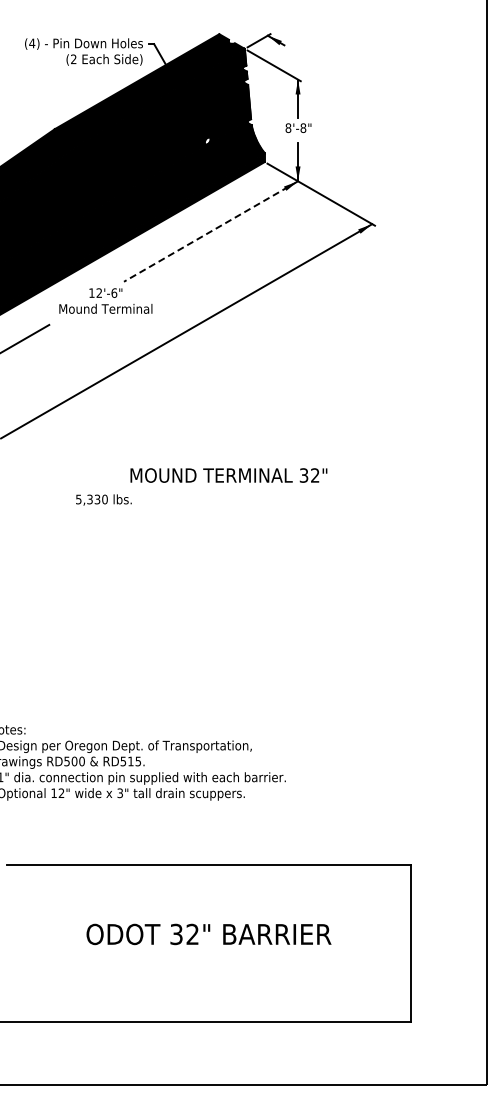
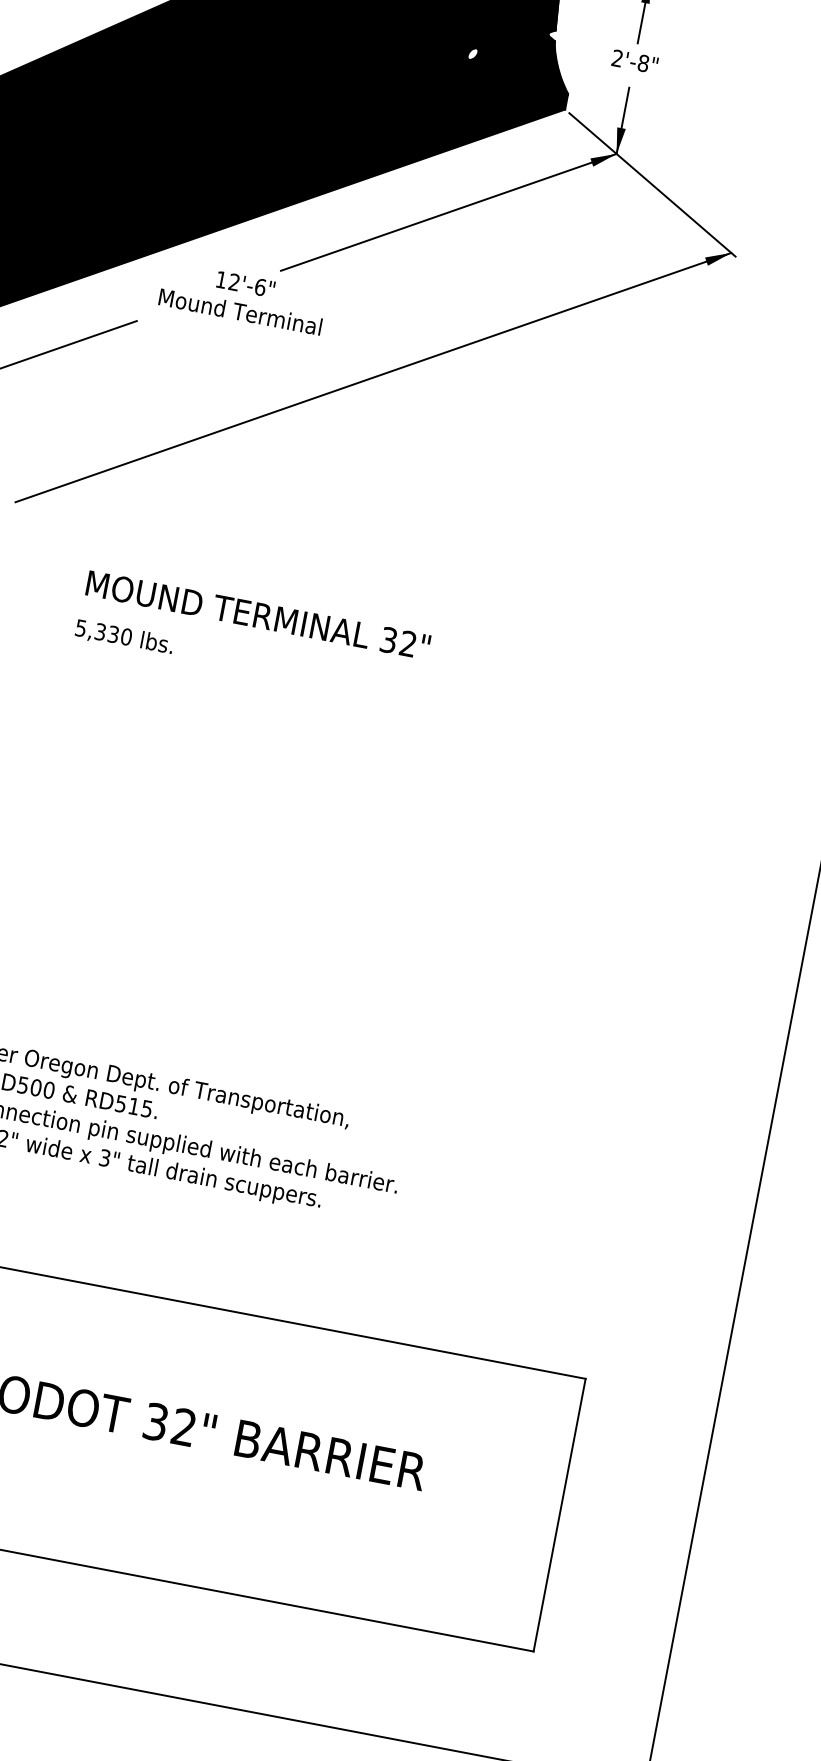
text: (288, 127) -> (617, 57), 8'-8" -> 2'-8"
line: (210, 231) -> (447, 212), dashed -> solid
text: (228, 475) -> (257, 615), moved
text: (103, 499) -> (123, 636), moved

